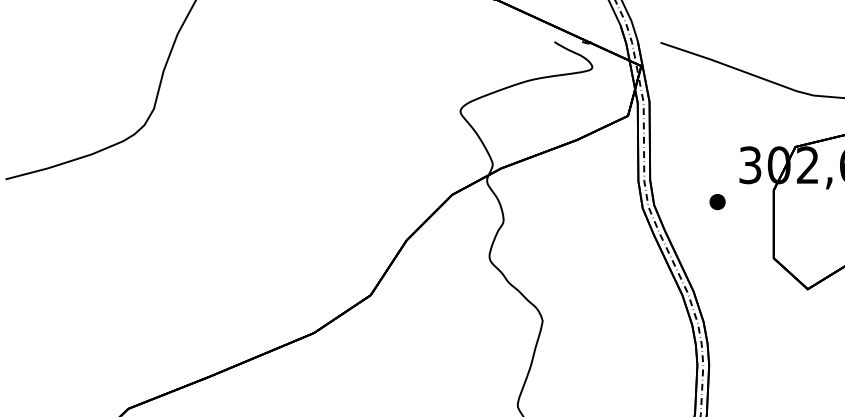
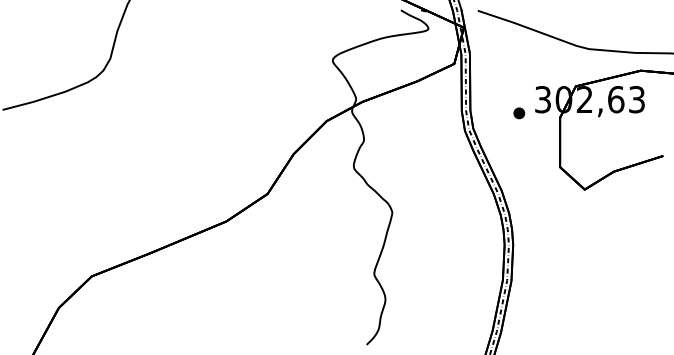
part: (717, 202) -> (519, 113), moved

